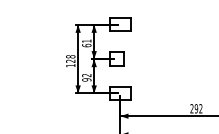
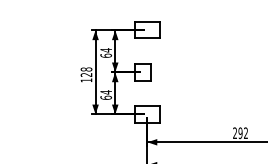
text: (86, 40) -> (105, 49), 61 -> 64
text: (86, 77) -> (105, 94), 92 -> 64

